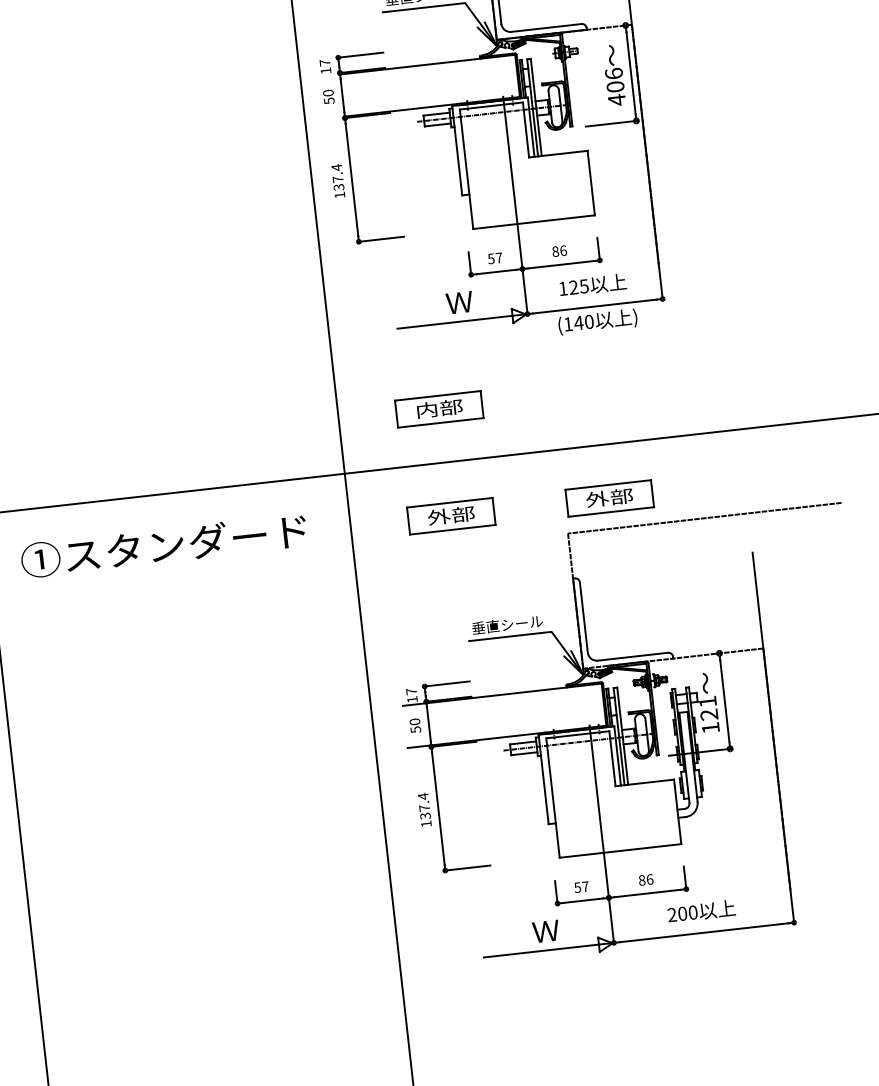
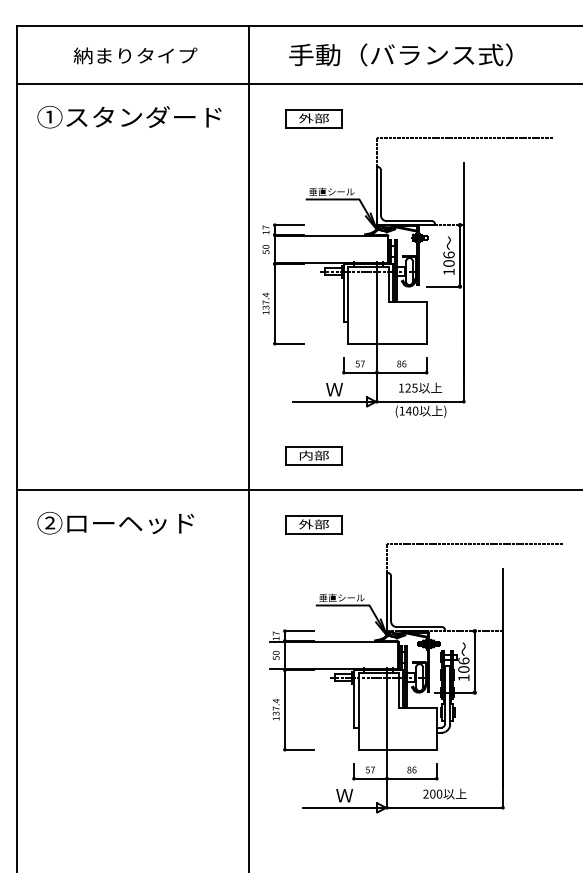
text: (616, 99) -> (448, 271), 406 -> 106
part: (608, 498) -> (415, 524), removed
text: (169, 545) -> (132, 523), ①スタンダード -> ②ローヘッド
text: (707, 707) -> (463, 664), 121 -> 106

